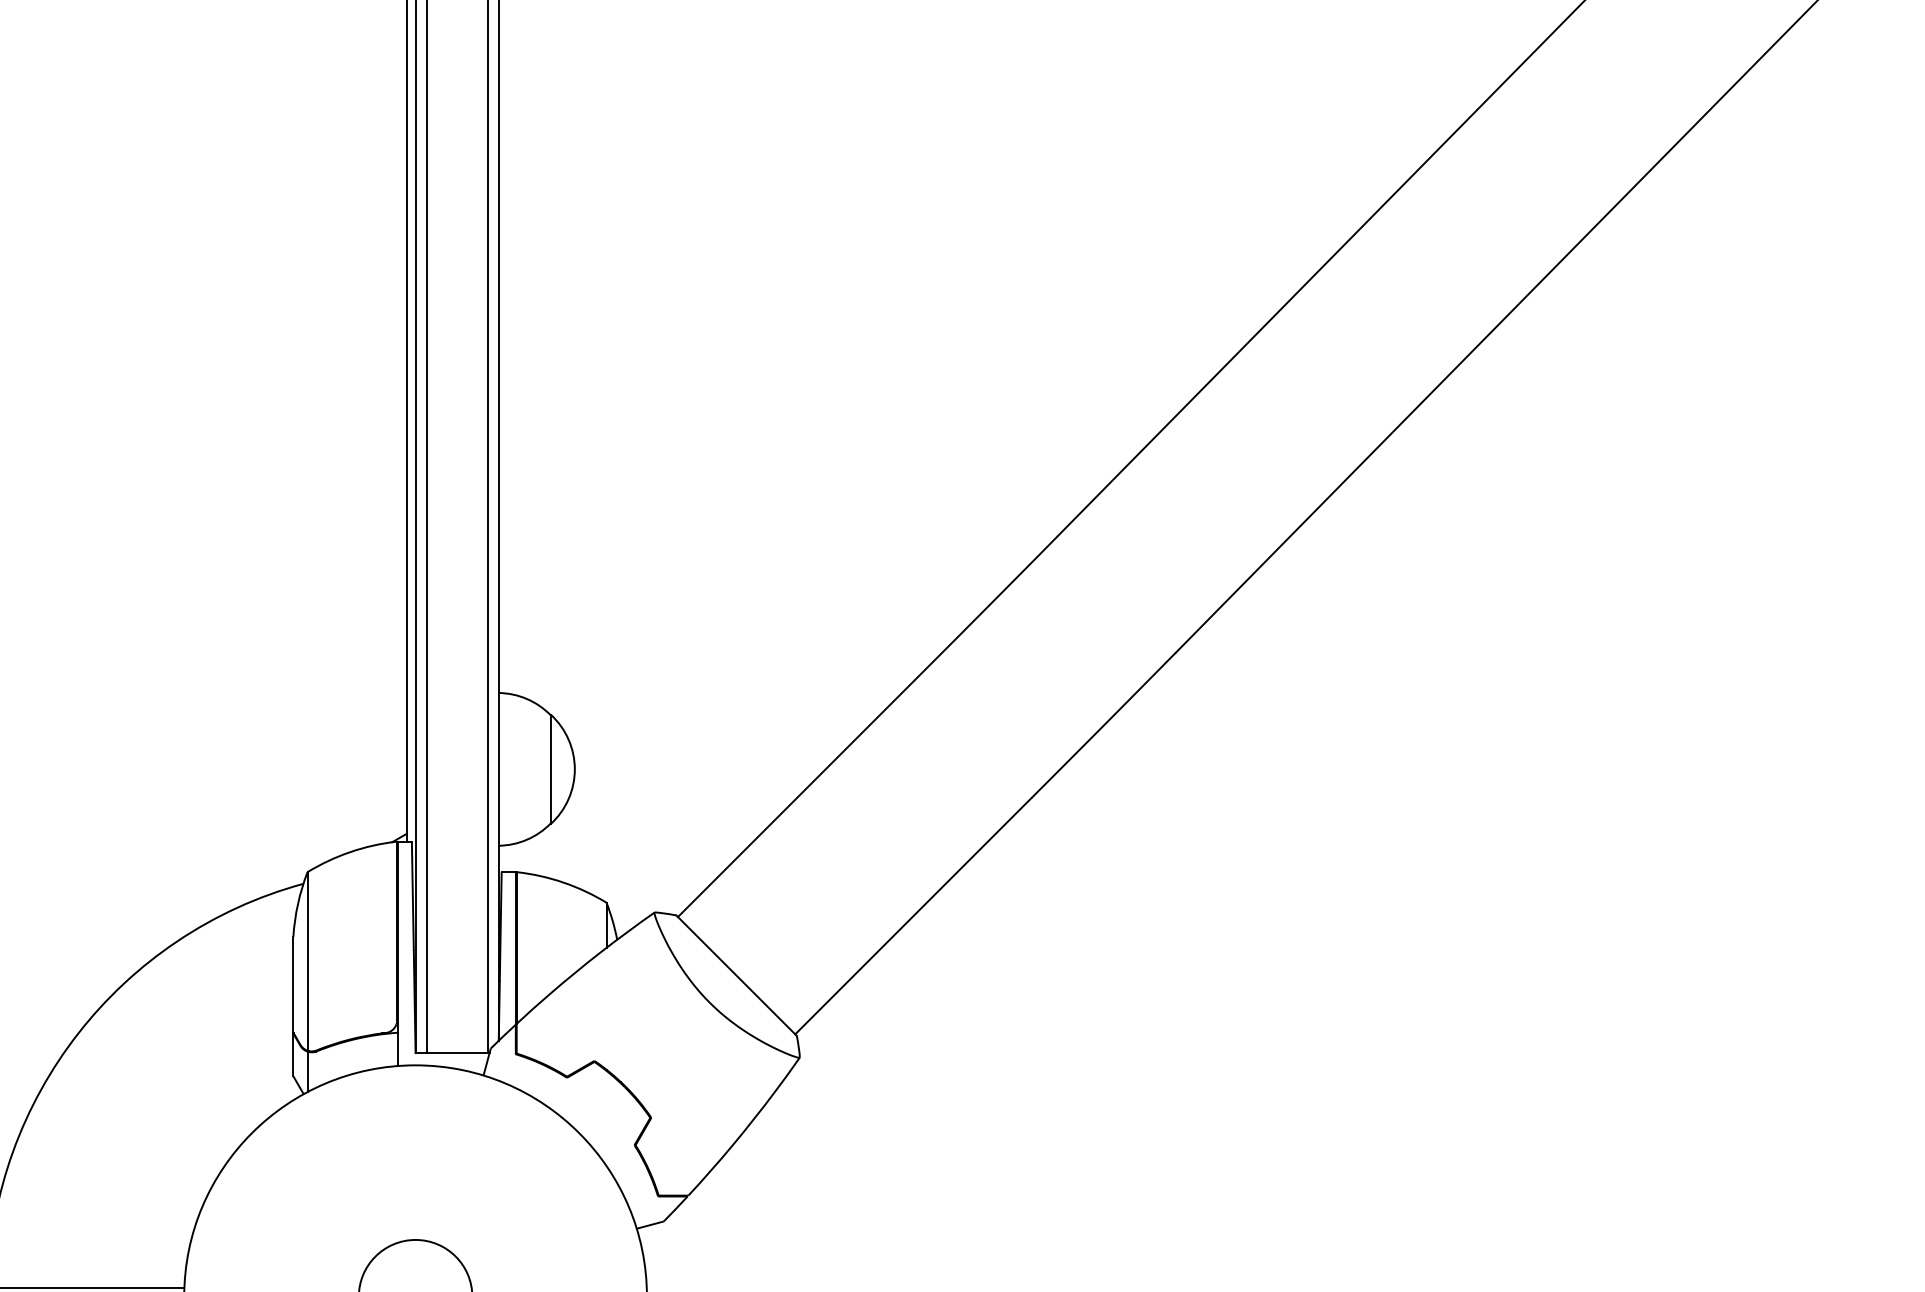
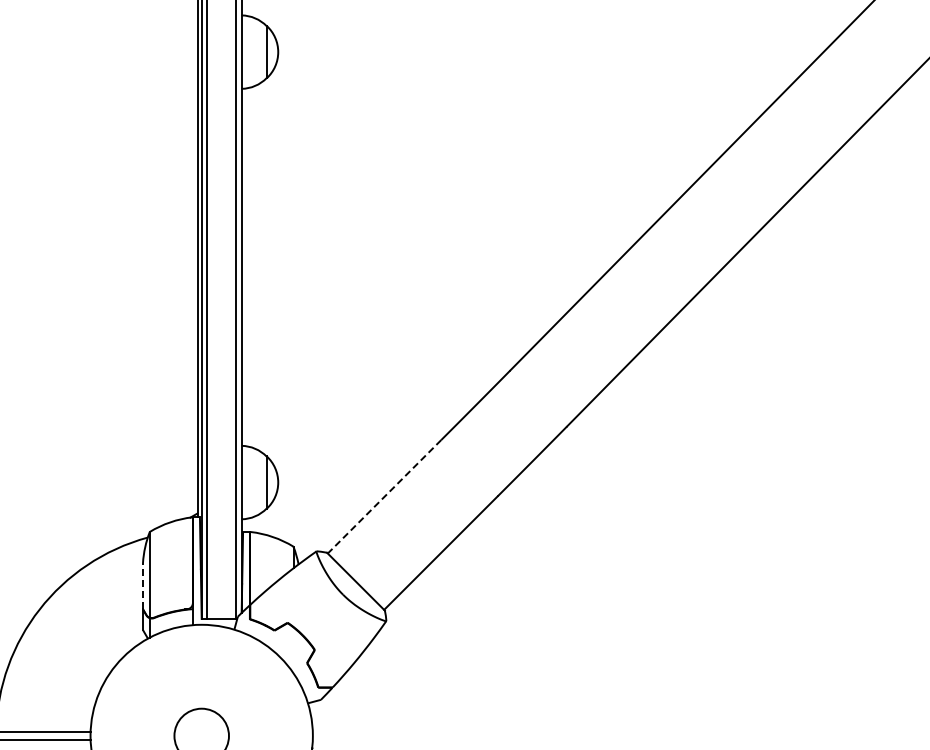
line: (795, 800) -> (384, 497), solid -> dashed
line: (292, 985) -> (142, 586), solid -> dashed

